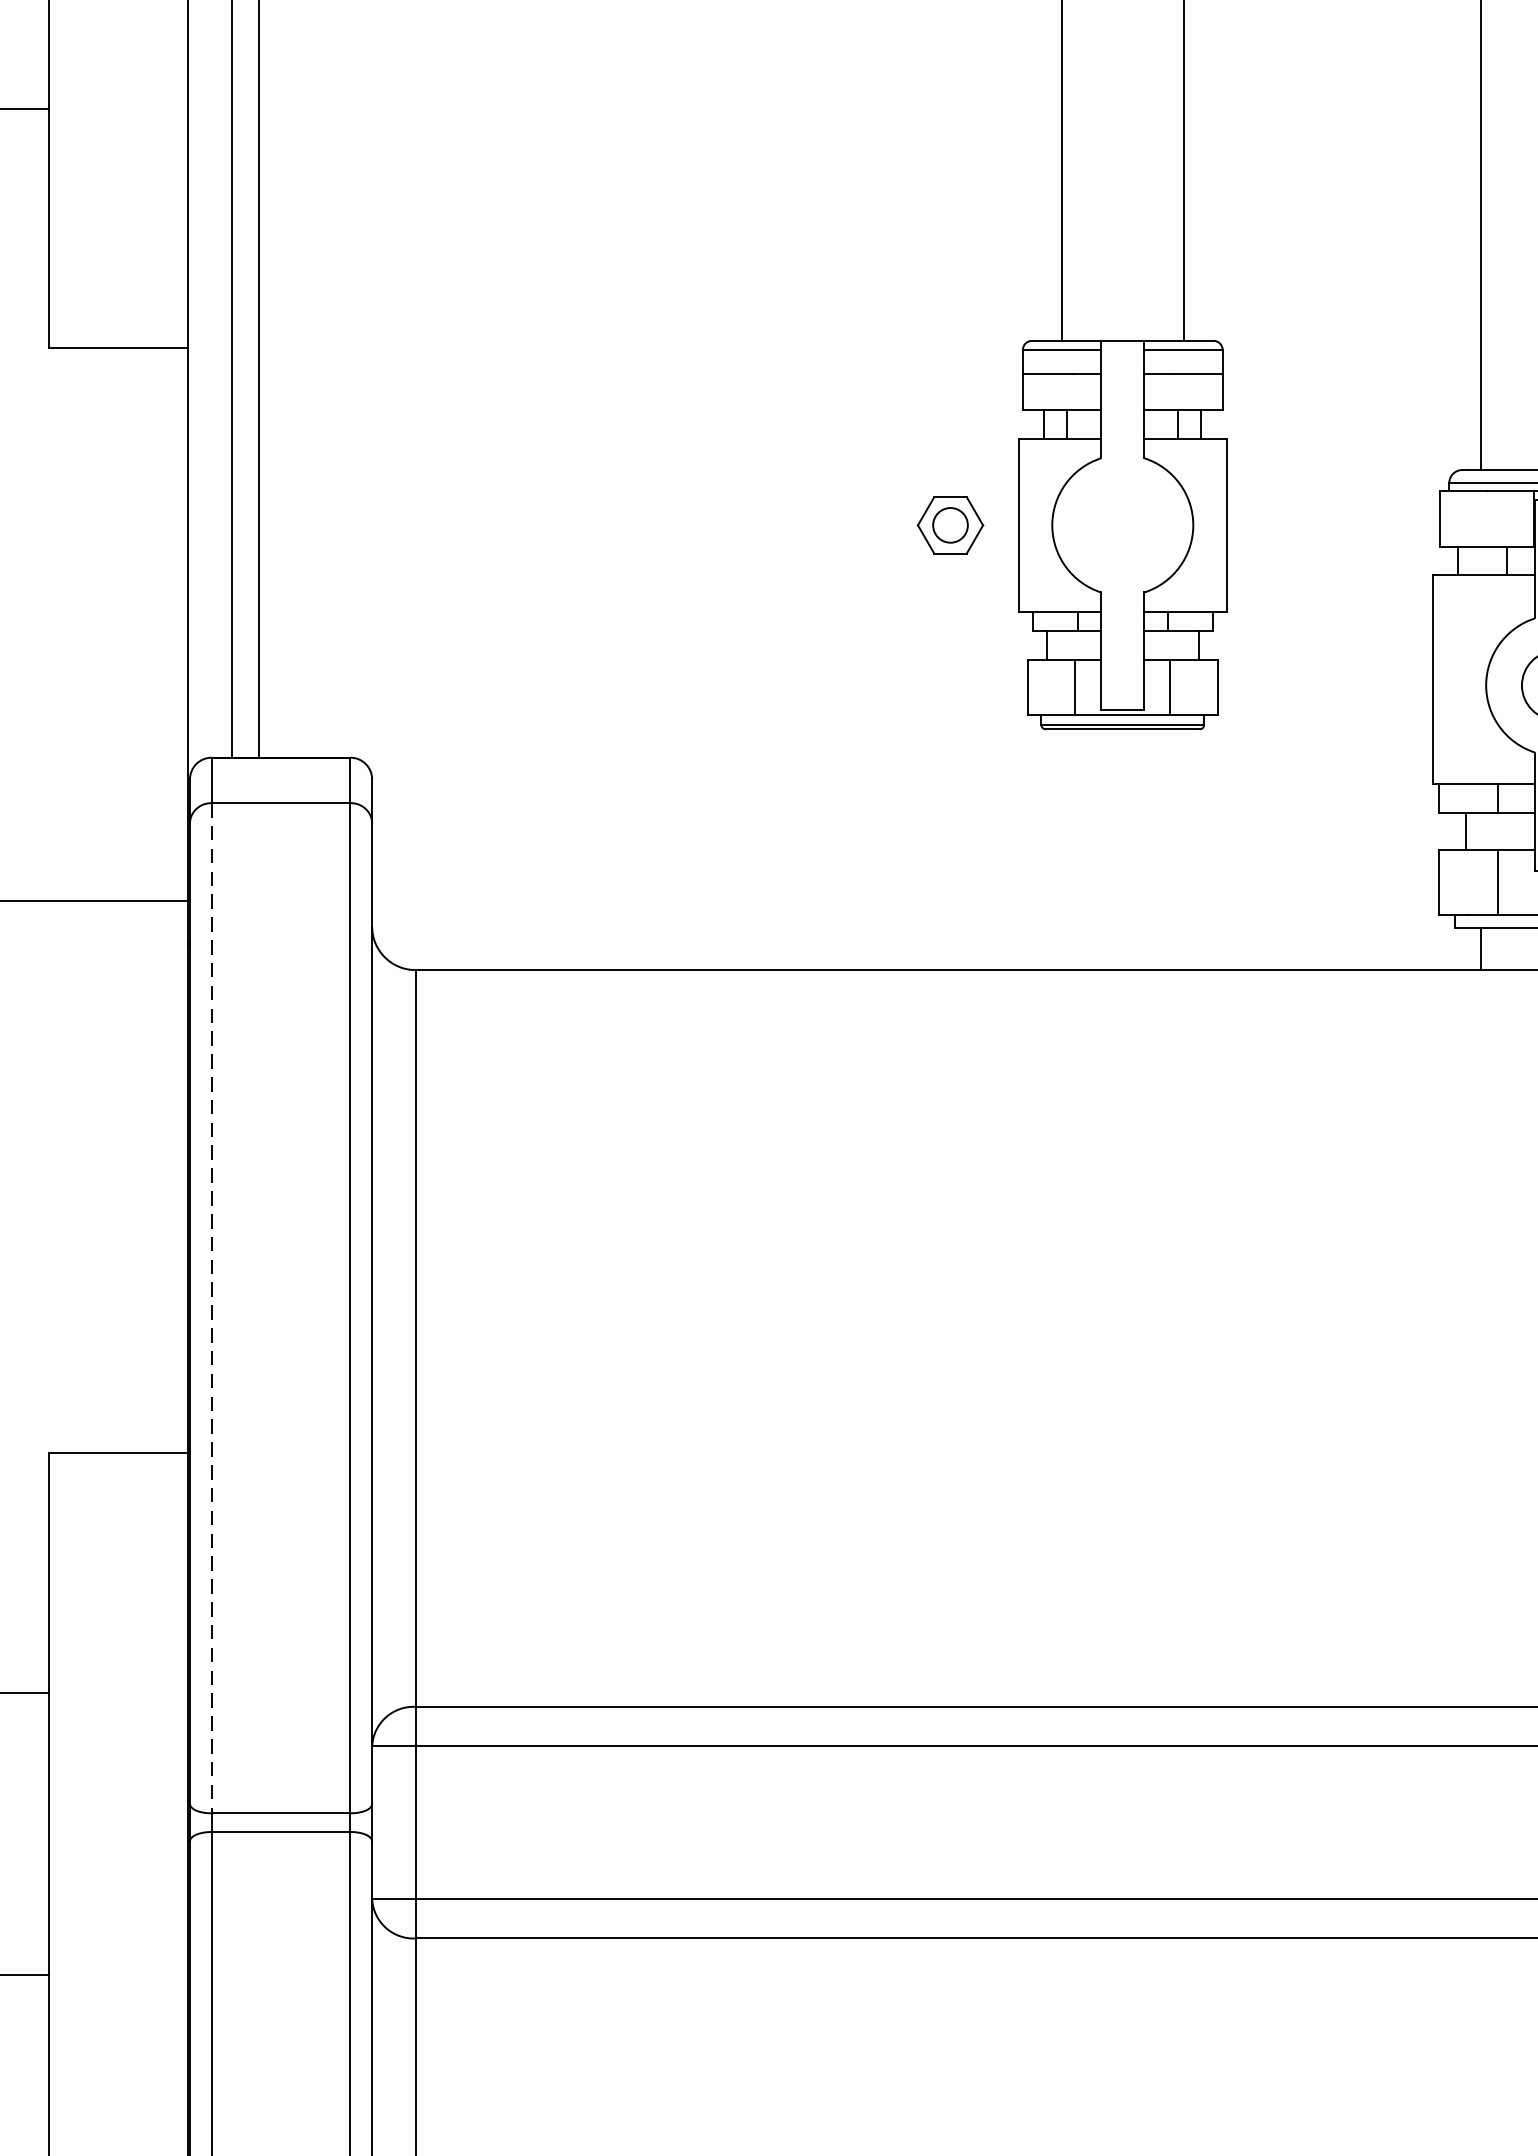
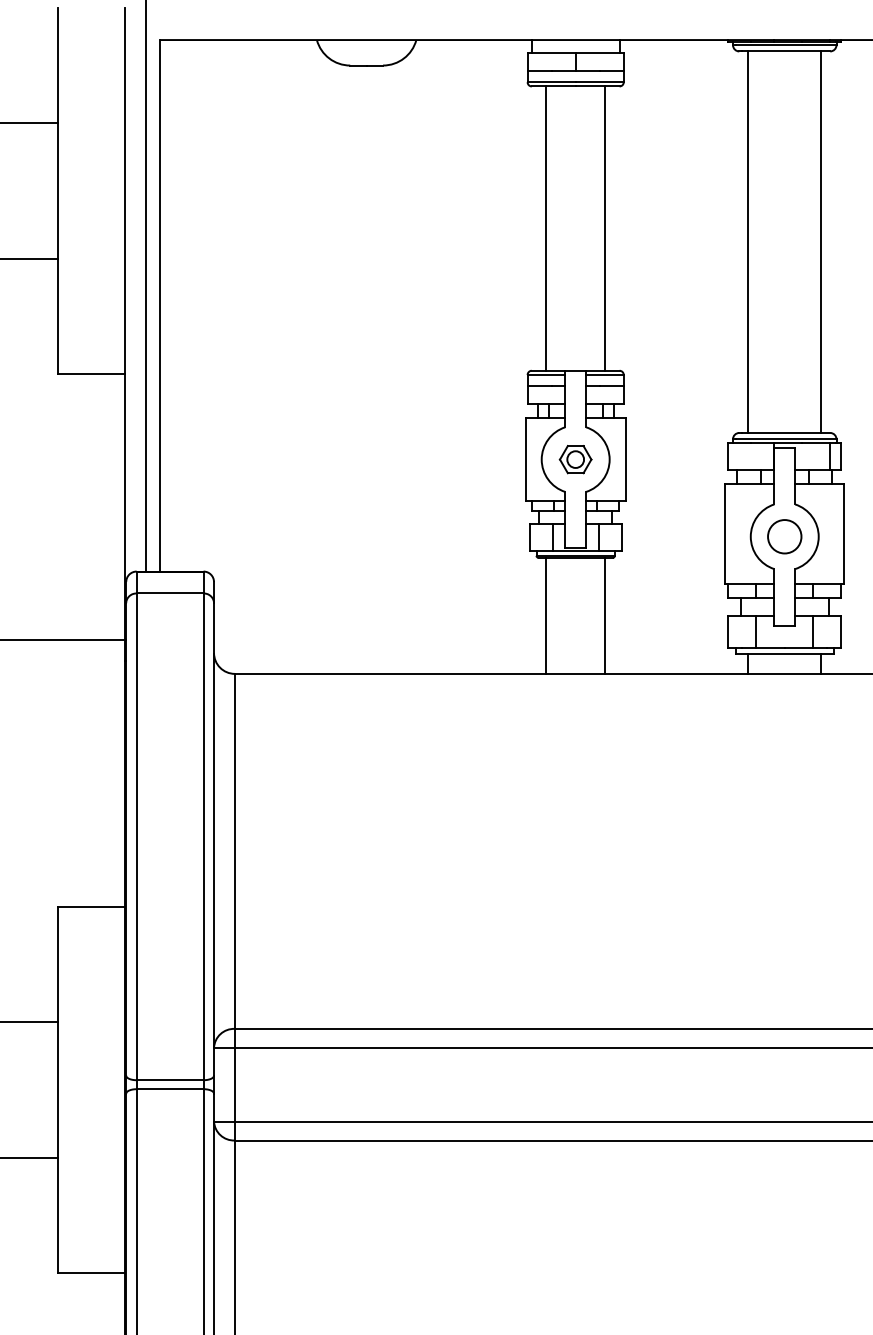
part: (950, 525) -> (575, 459), moved
line: (1062, 848) -> (546, 615), added
line: (1182, 848) -> (604, 615), added
line: (211, 1309) -> (136, 837), dashed -> solid

